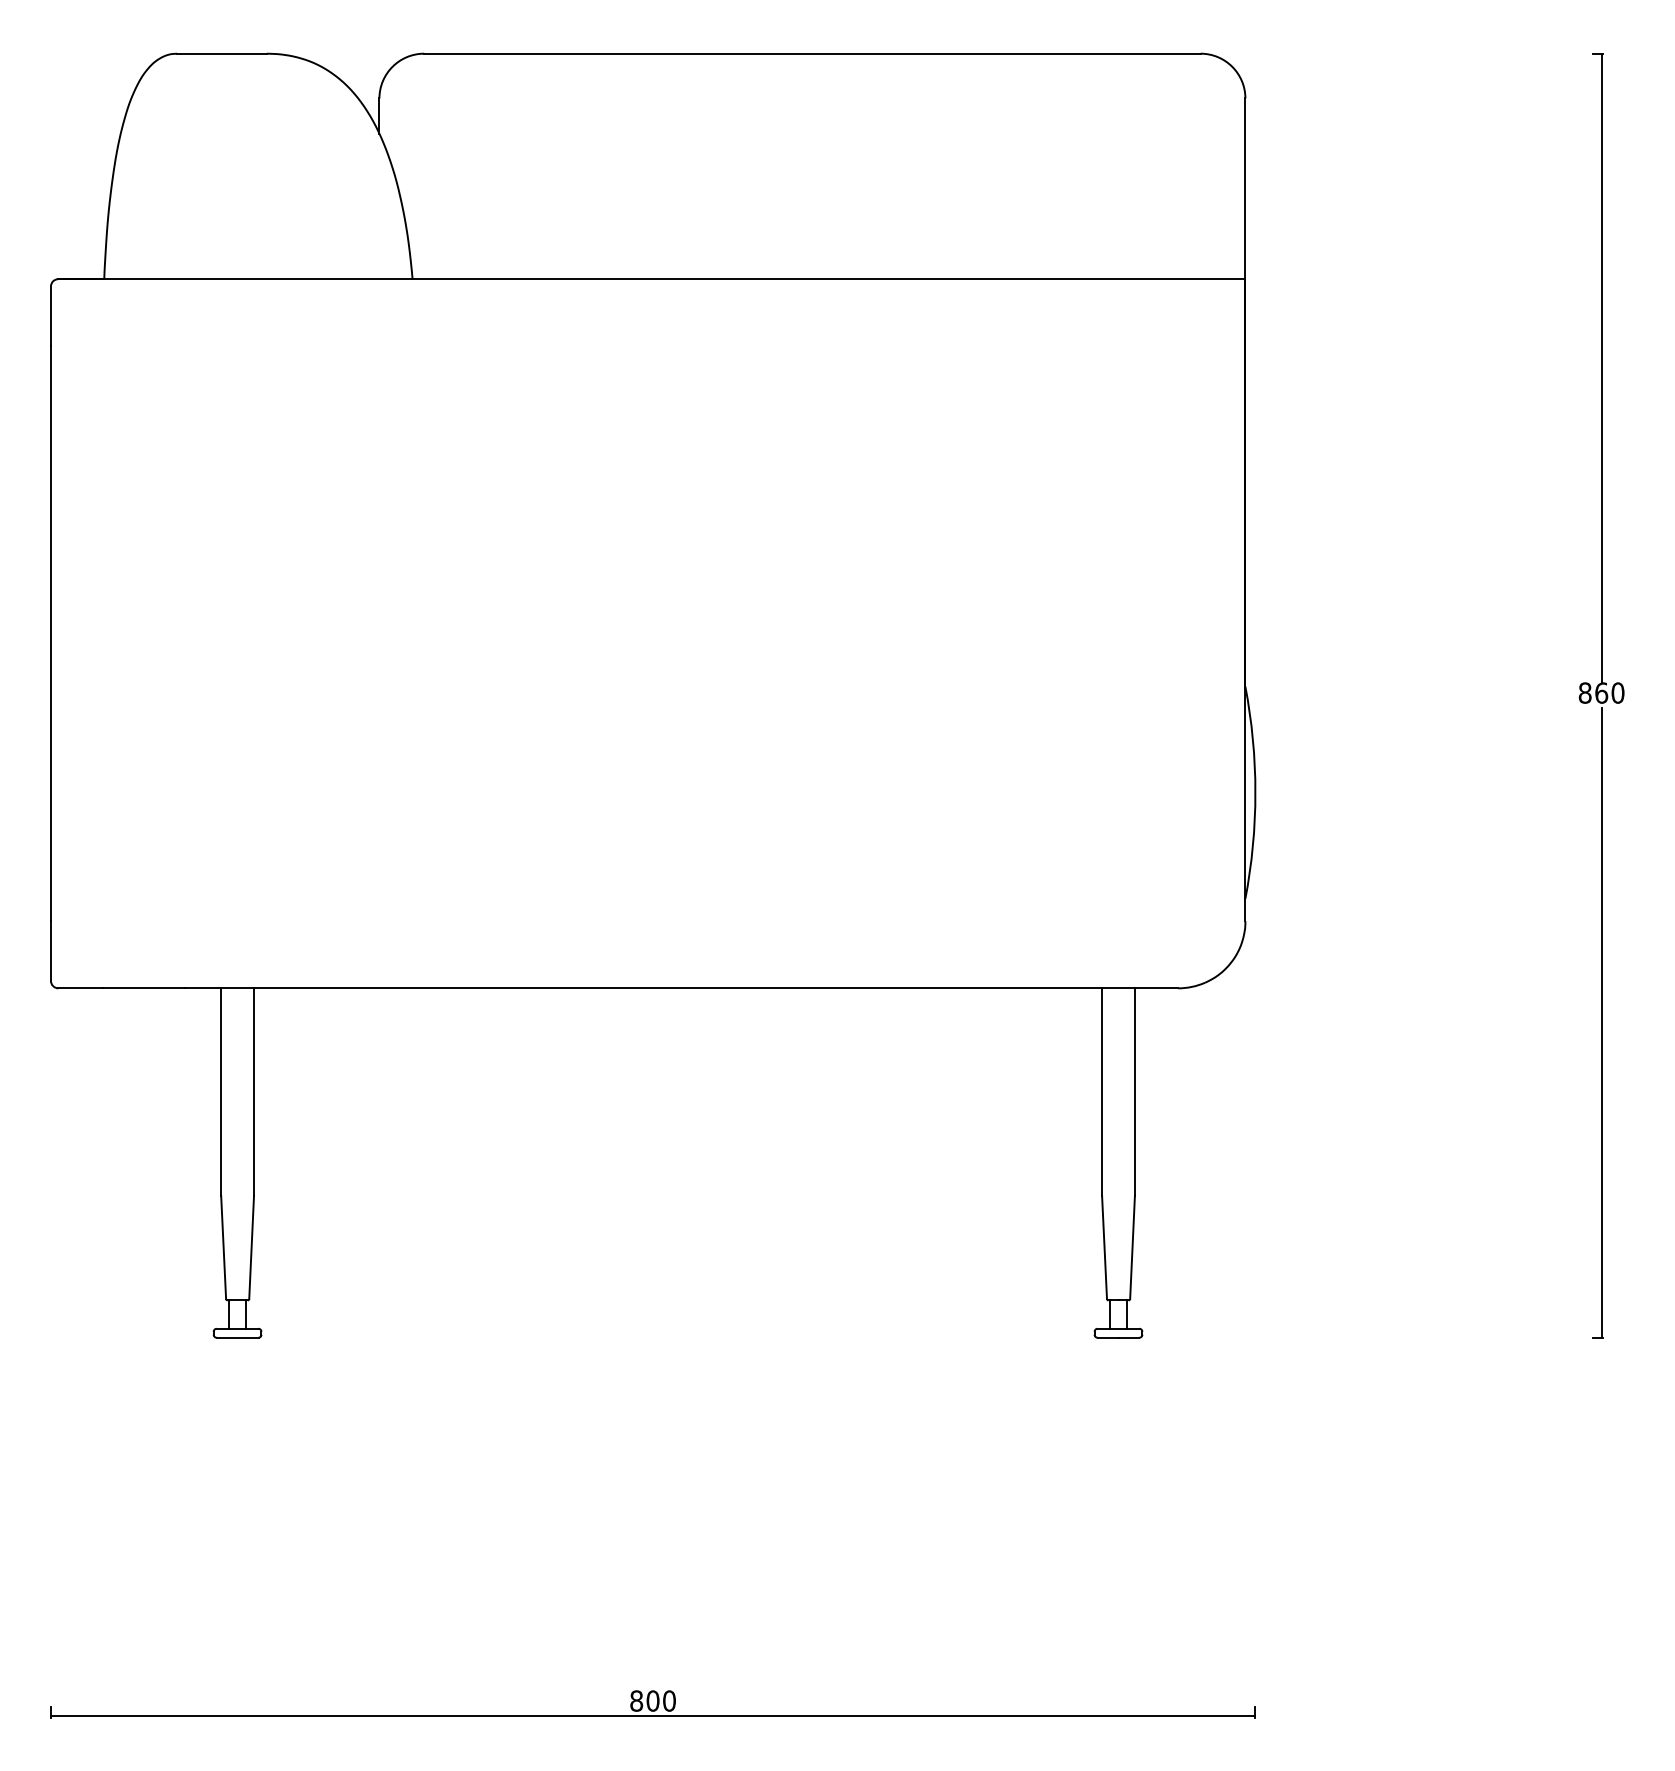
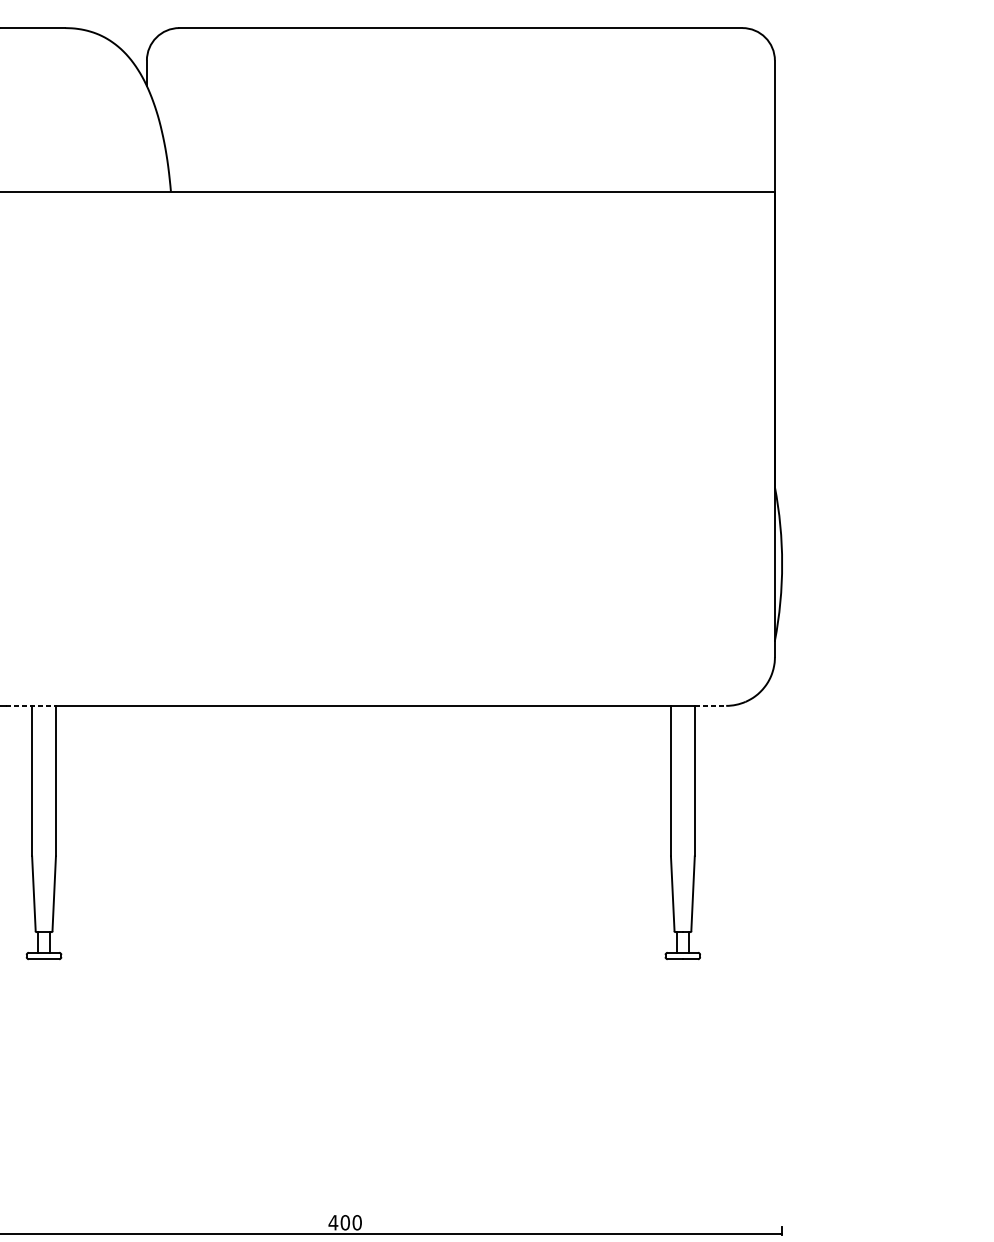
line: (220, 988) -> (31, 706), solid -> dashed
line: (1156, 988) -> (710, 706), solid -> dashed
text: (636, 1700) -> (333, 1222), 800 -> 400

